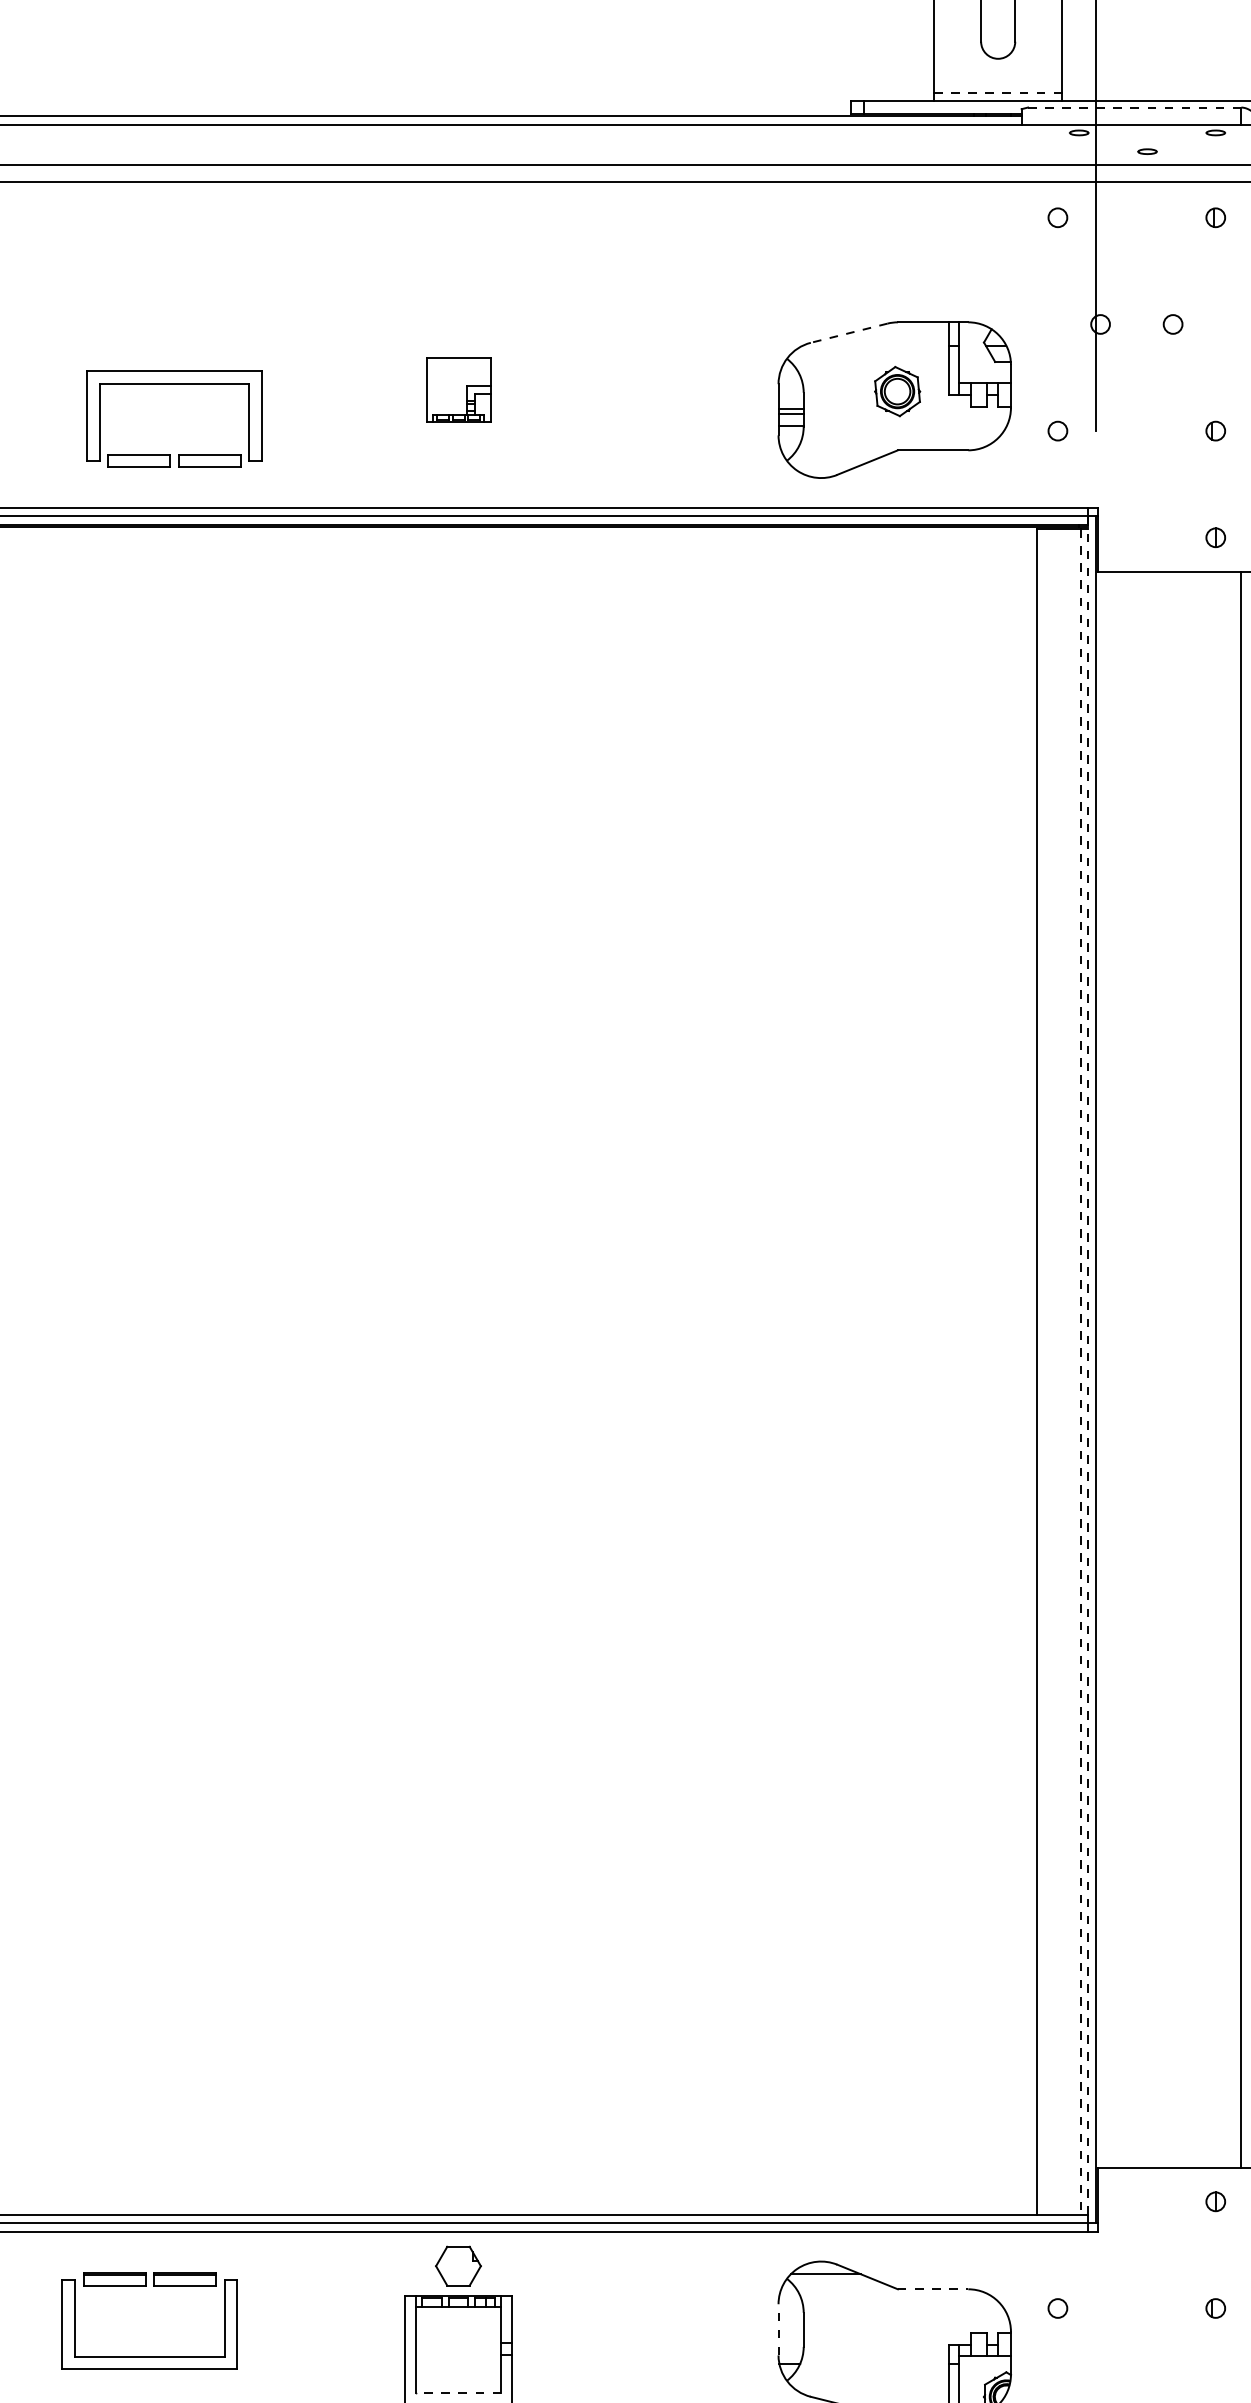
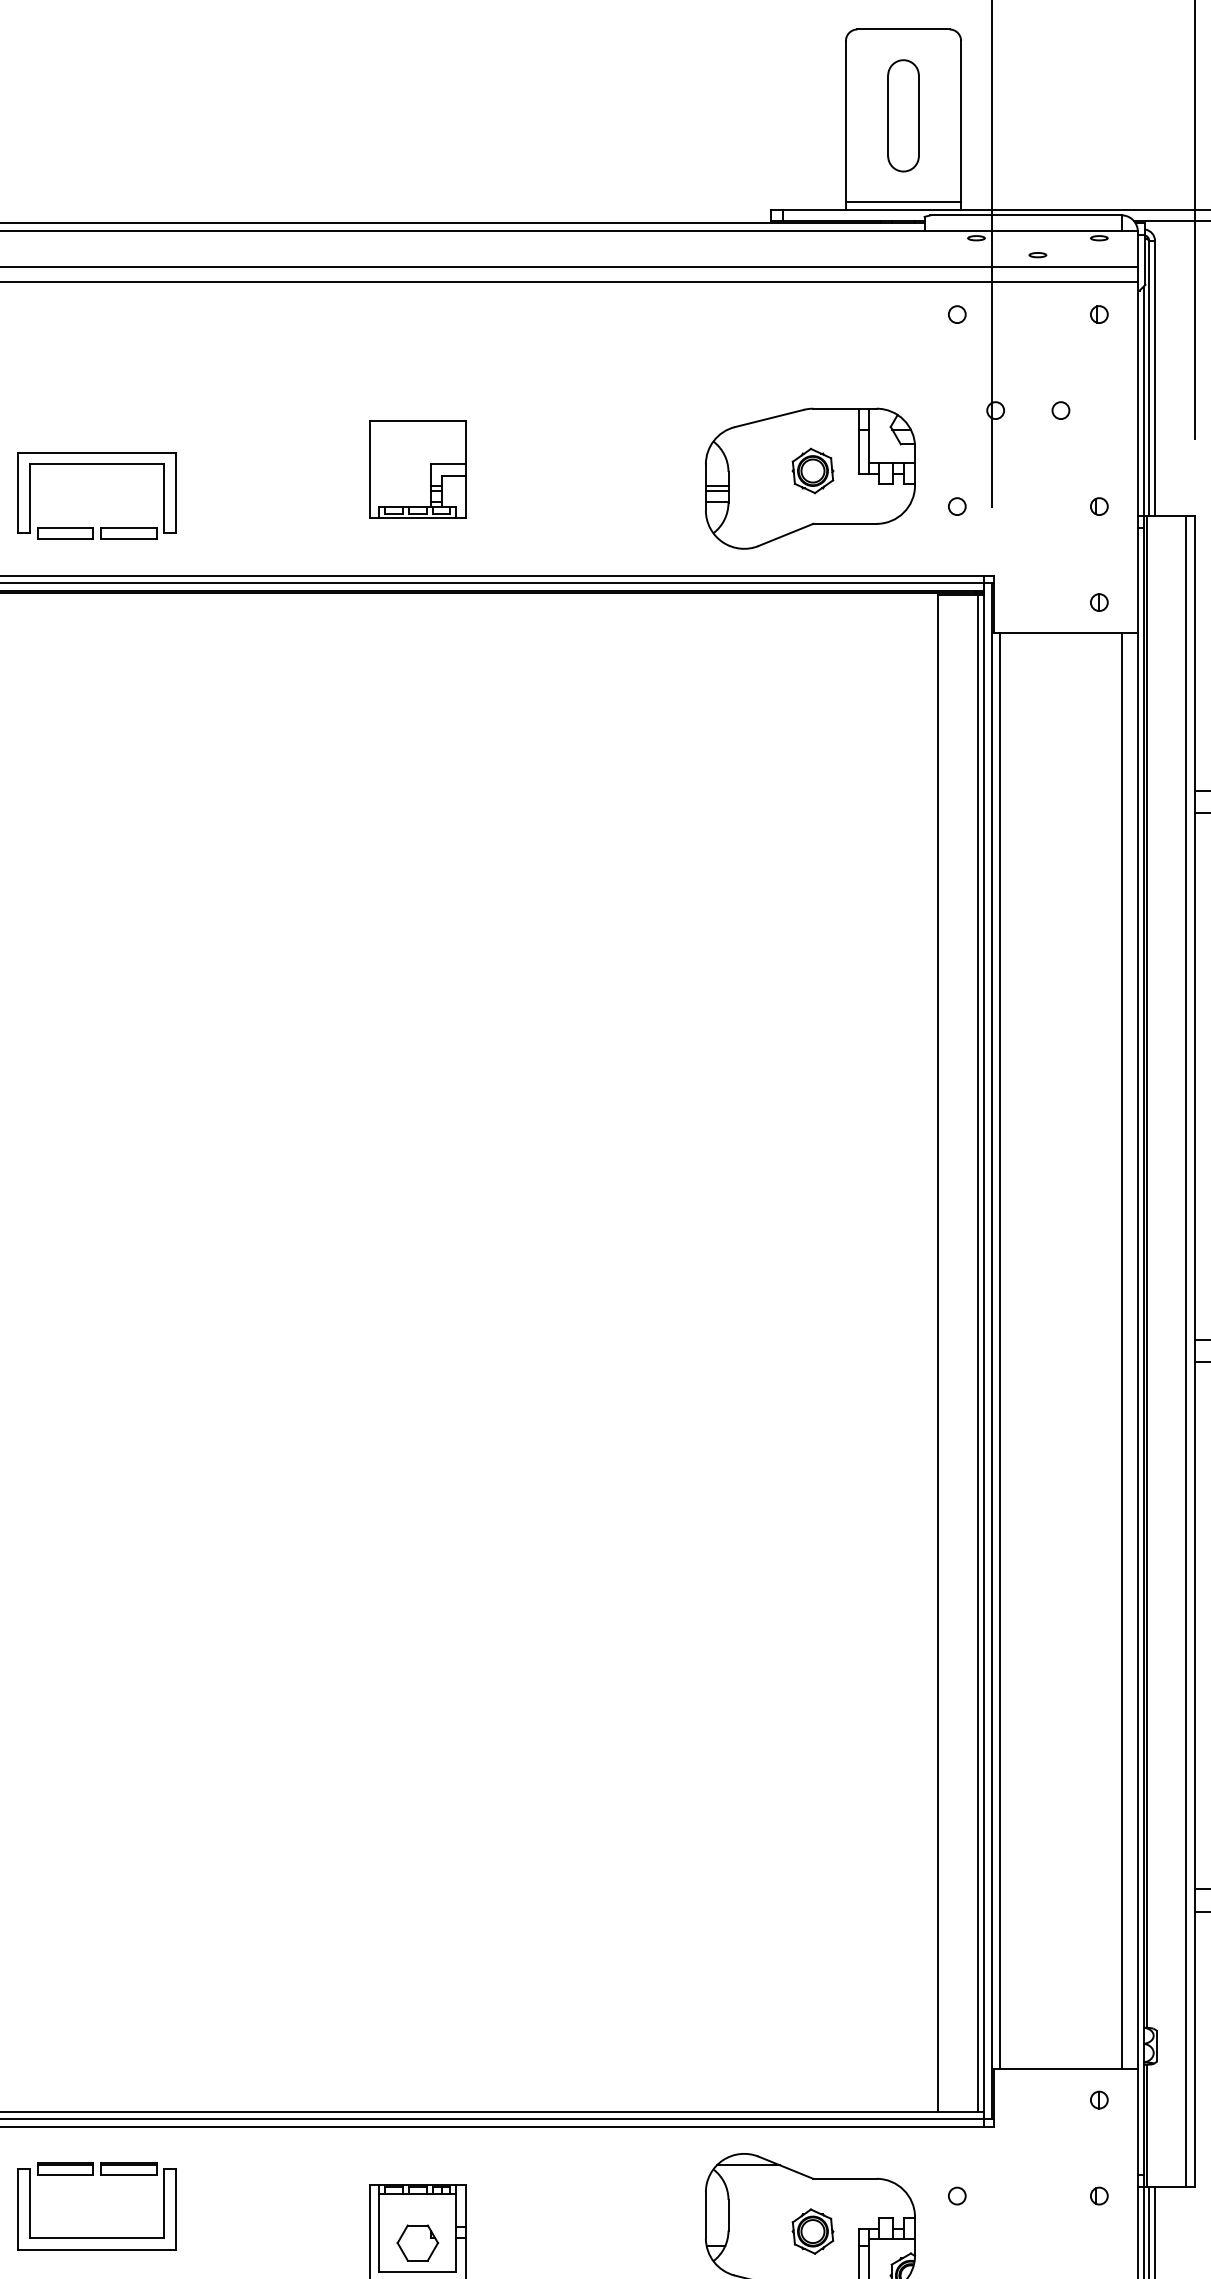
line: (998, 93) -> (903, 202), dashed -> solid
line: (1134, 107) -> (1026, 215), dashed -> solid
line: (849, 333) -> (769, 418), dashed -> solid
part: (173, 384) -> (96, 464), moved
part: (458, 389) -> (417, 469), size x1.67
line: (1088, 1369) -> (984, 1351), dashed -> solid
line: (1104, 1369) -> (999, 1351), added
line: (1081, 1372) -> (978, 1353), dashed -> solid
part: (458, 2265) -> (417, 2242), moved
line: (932, 2288) -> (844, 2178), dashed -> solid
line: (778, 2328) -> (705, 2214), dashed -> solid
part: (897, 2347) -> (812, 2231), added
part: (149, 2355) -> (96, 2237), moved
line: (458, 2393) -> (417, 2272), dashed -> solid

